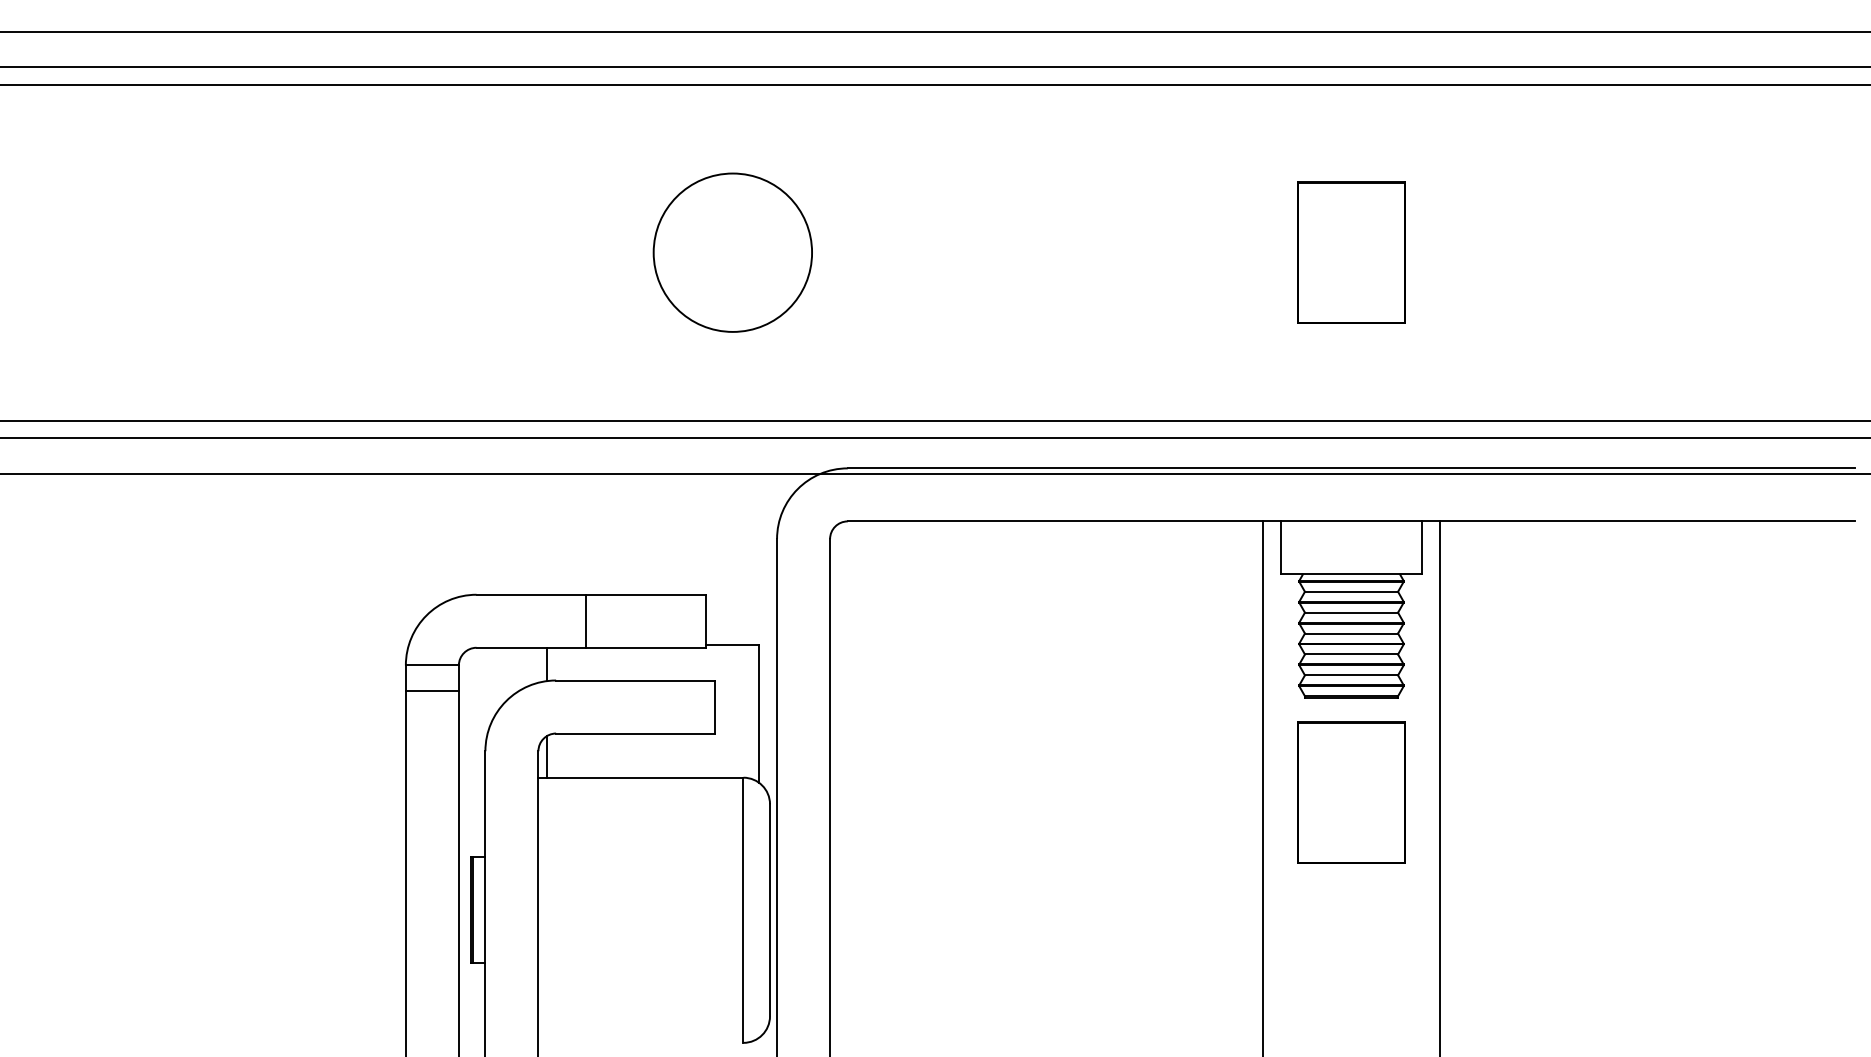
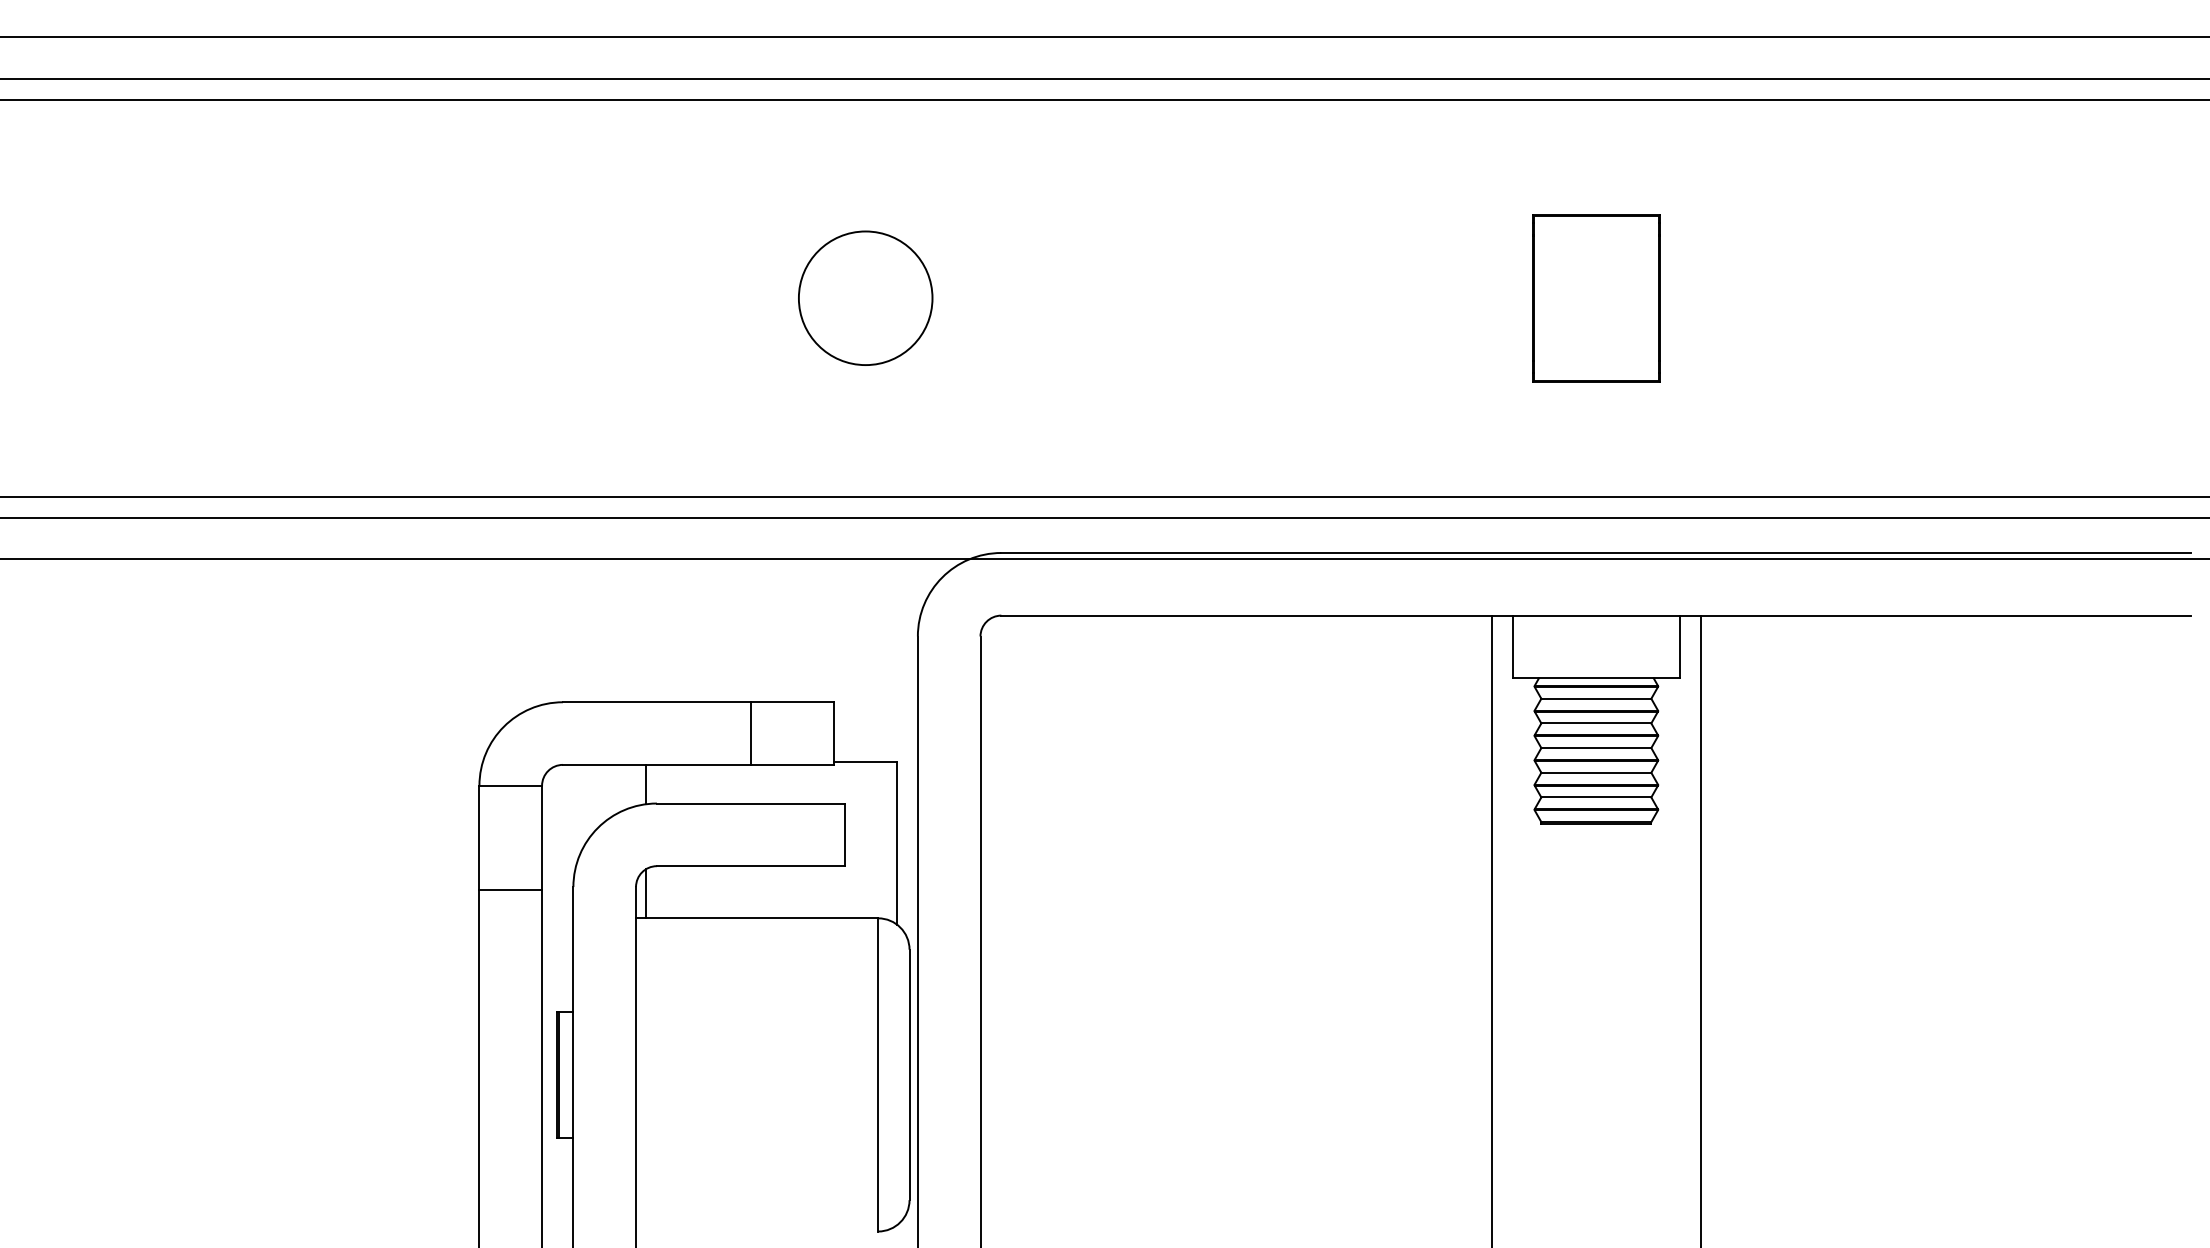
circle: (732, 252) -> (865, 298), size x0.71
line: (585, 620) -> (750, 732), moved
line: (431, 690) -> (509, 889), moved
part: (1351, 792) -> (1596, 935), removed

